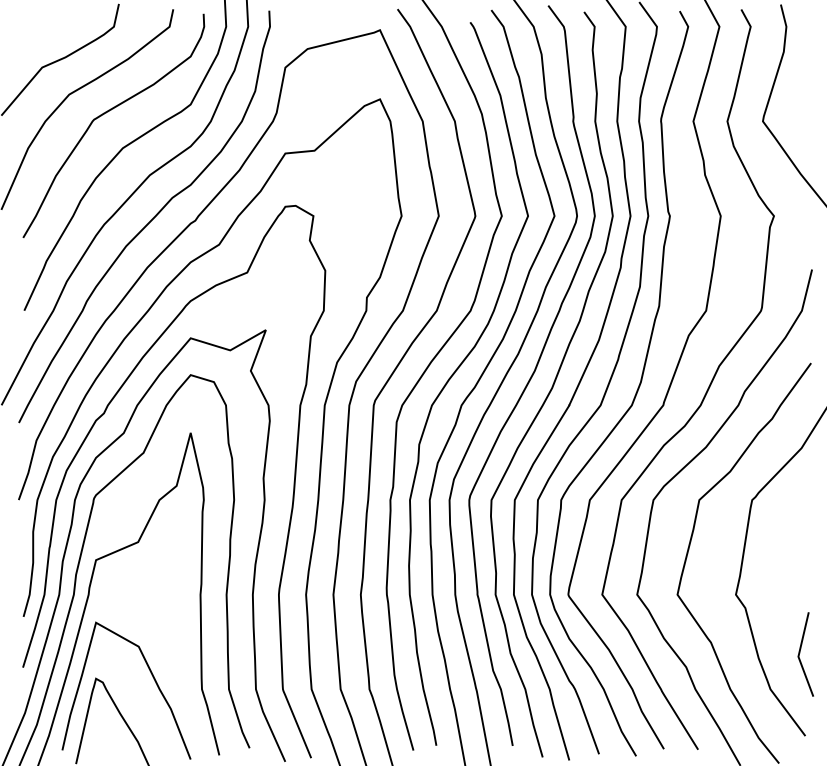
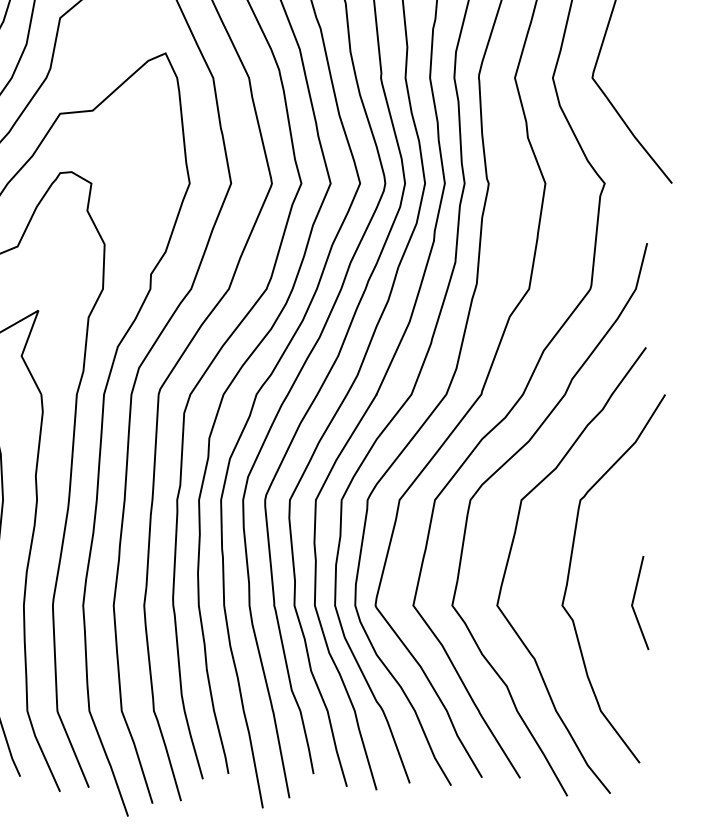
line: (800, 653) -> (634, 601), moved

